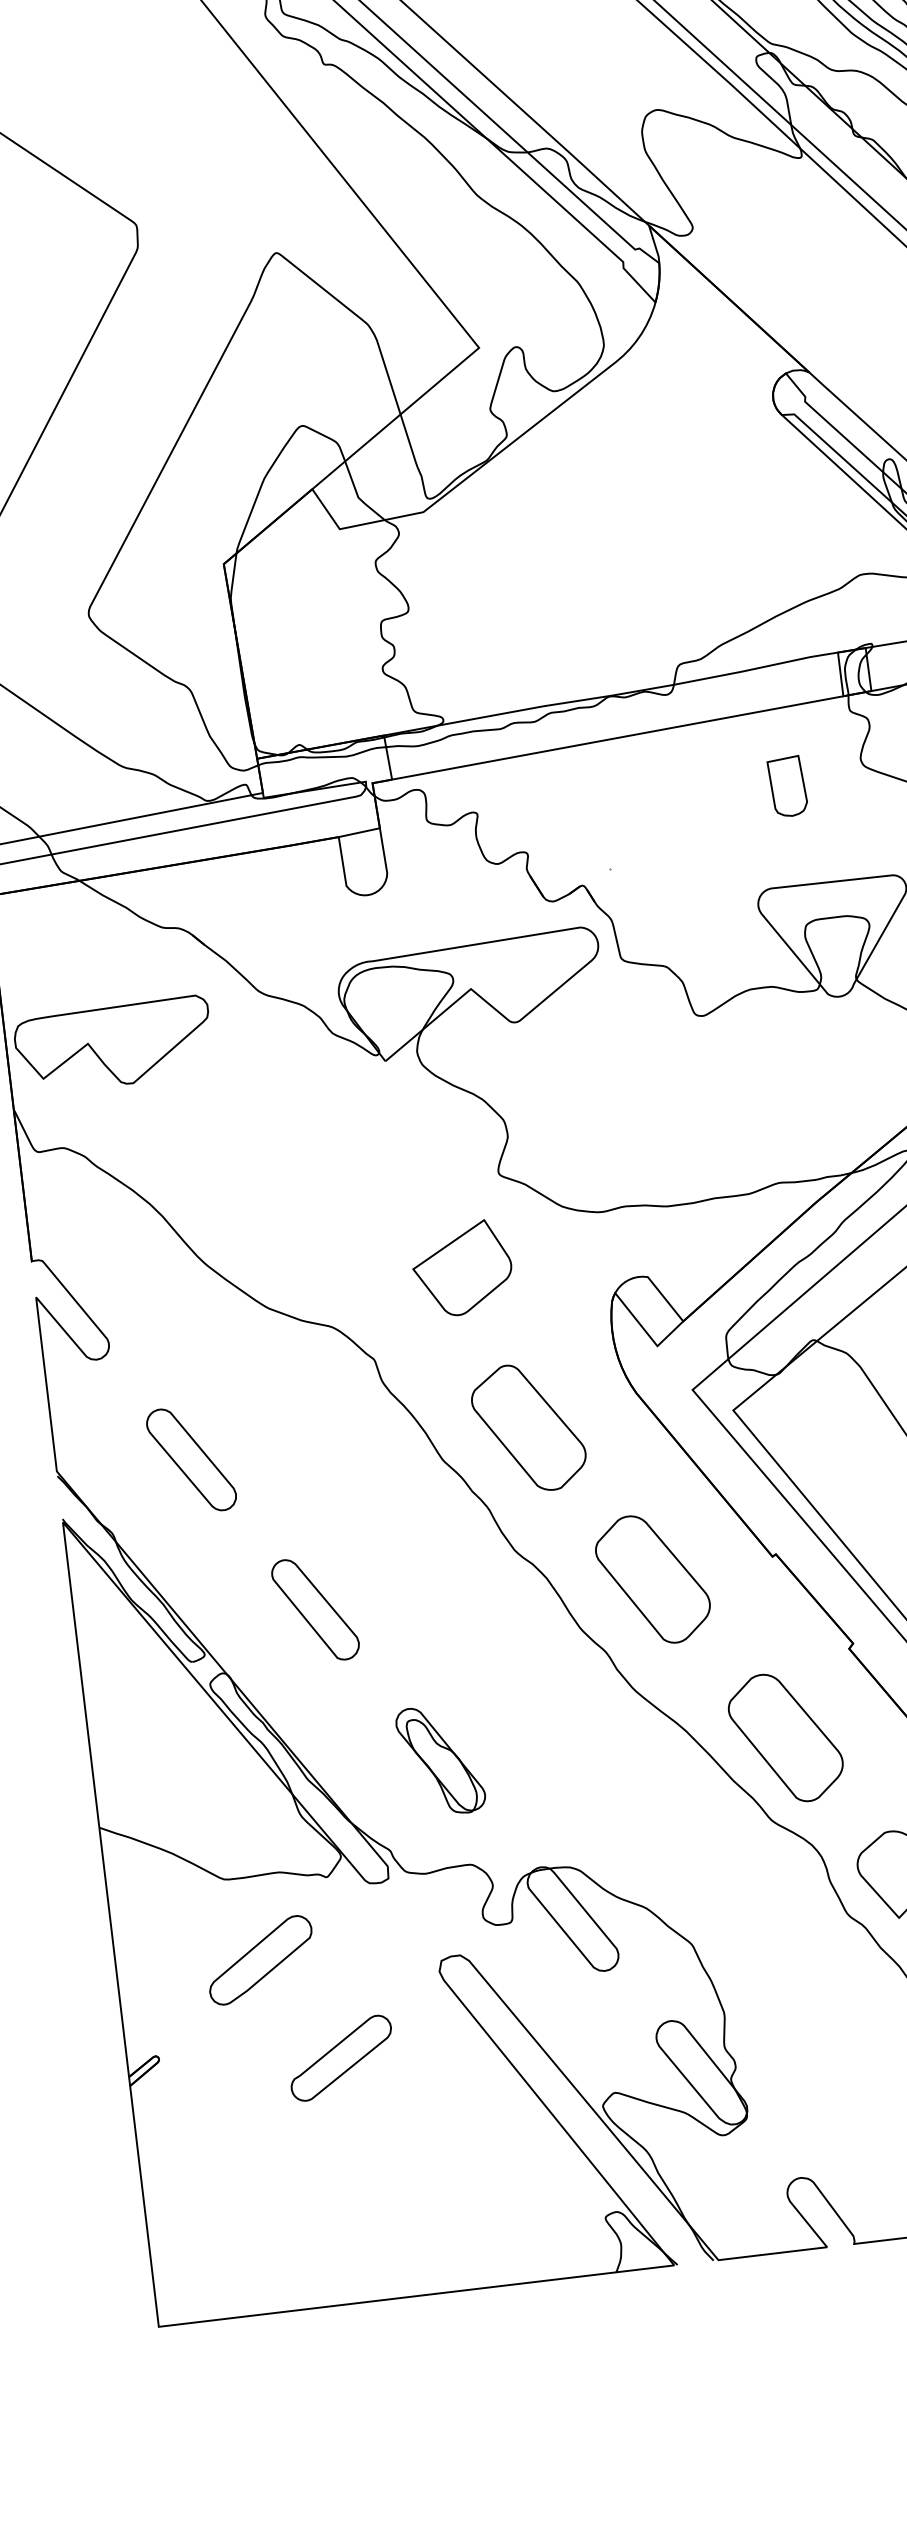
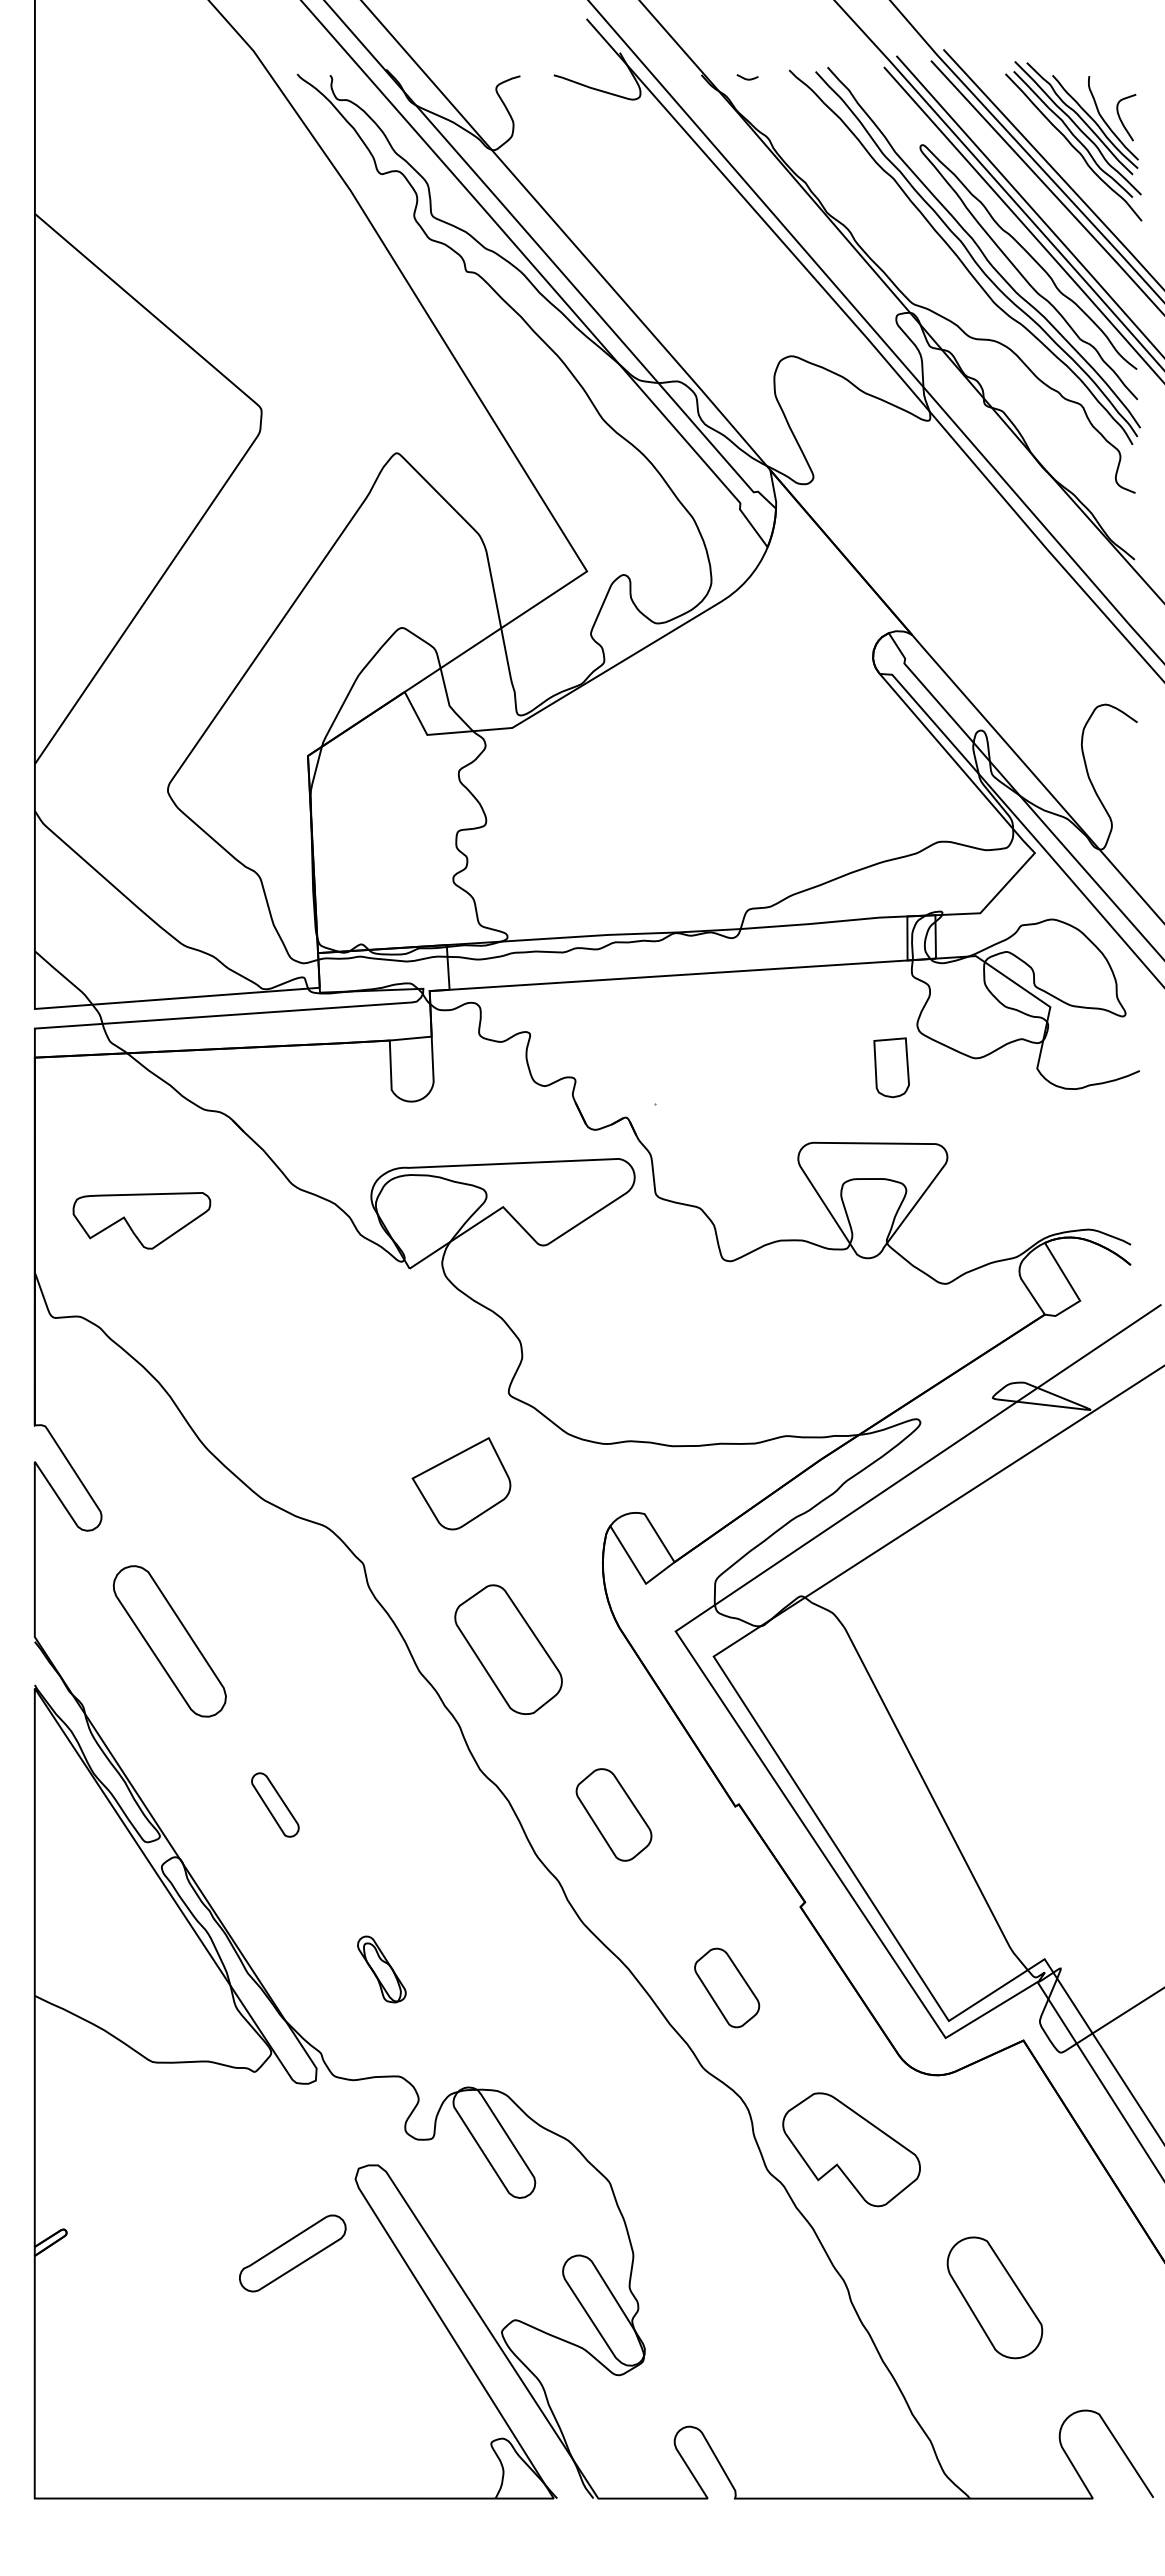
part: (787, 786) -> (891, 1067), moved
part: (113, 1045) -> (141, 1220), size x0.7
part: (191, 1459) -> (169, 1641), size x1.4
part: (652, 1579) -> (613, 1814), size x0.7
part: (315, 1609) -> (275, 1804), size x0.6
part: (785, 1737) -> (726, 1987), size x0.6
part: (440, 1760) -> (381, 1969), size x0.6
part: (260, 1960) -> (179, 2146), removed
part: (341, 2058) -> (292, 2253), moved

